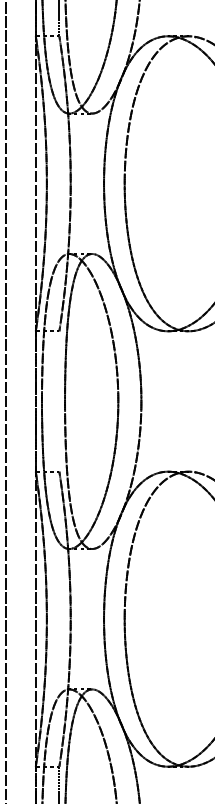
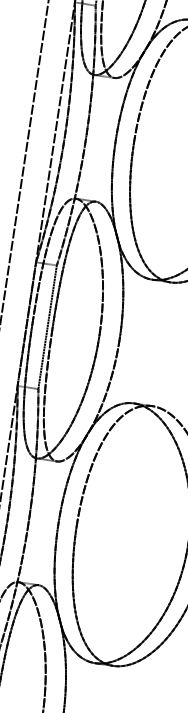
line: (59, 401) -> (47, 327), added

